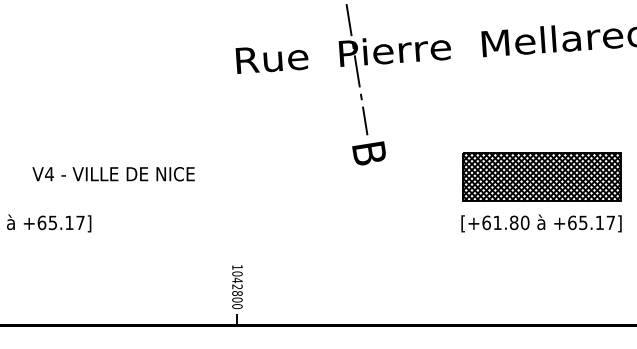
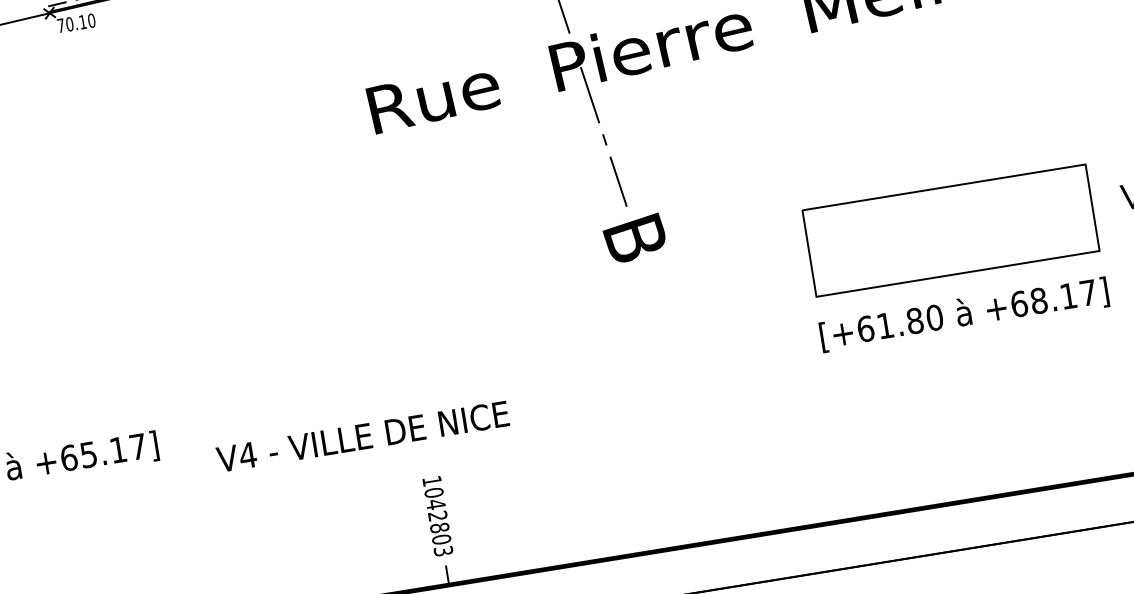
text: (113, 174) -> (362, 437), moved
hatch: (541, 176) -> (950, 229), removed
text: (583, 222) -> (1039, 300), +65.17] -> +68.17]
text: (237, 306) -> (443, 551), 1042800 -> 1042803

